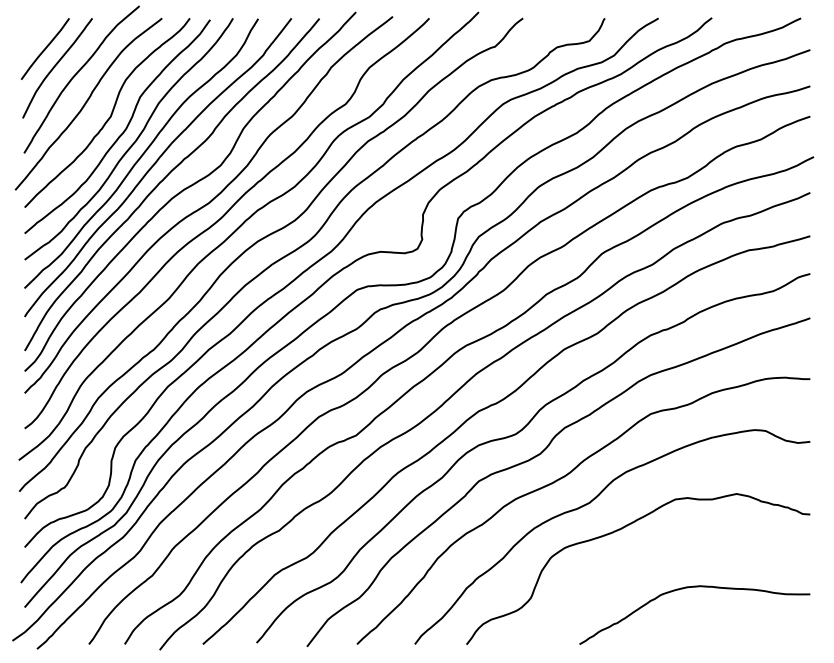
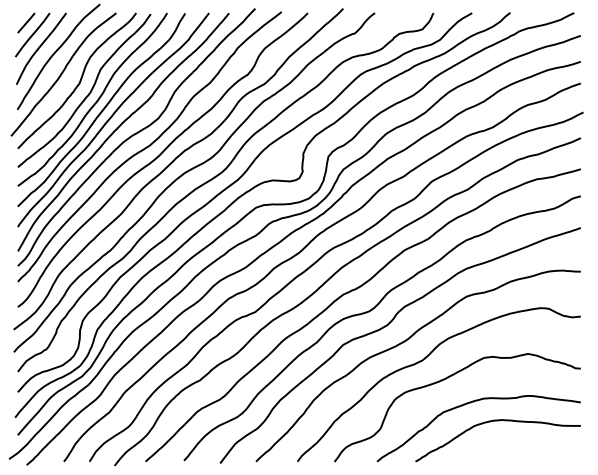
line: (36, 31) -> (26, 22), added
curve: (656, 563) -> (470, 403), added

